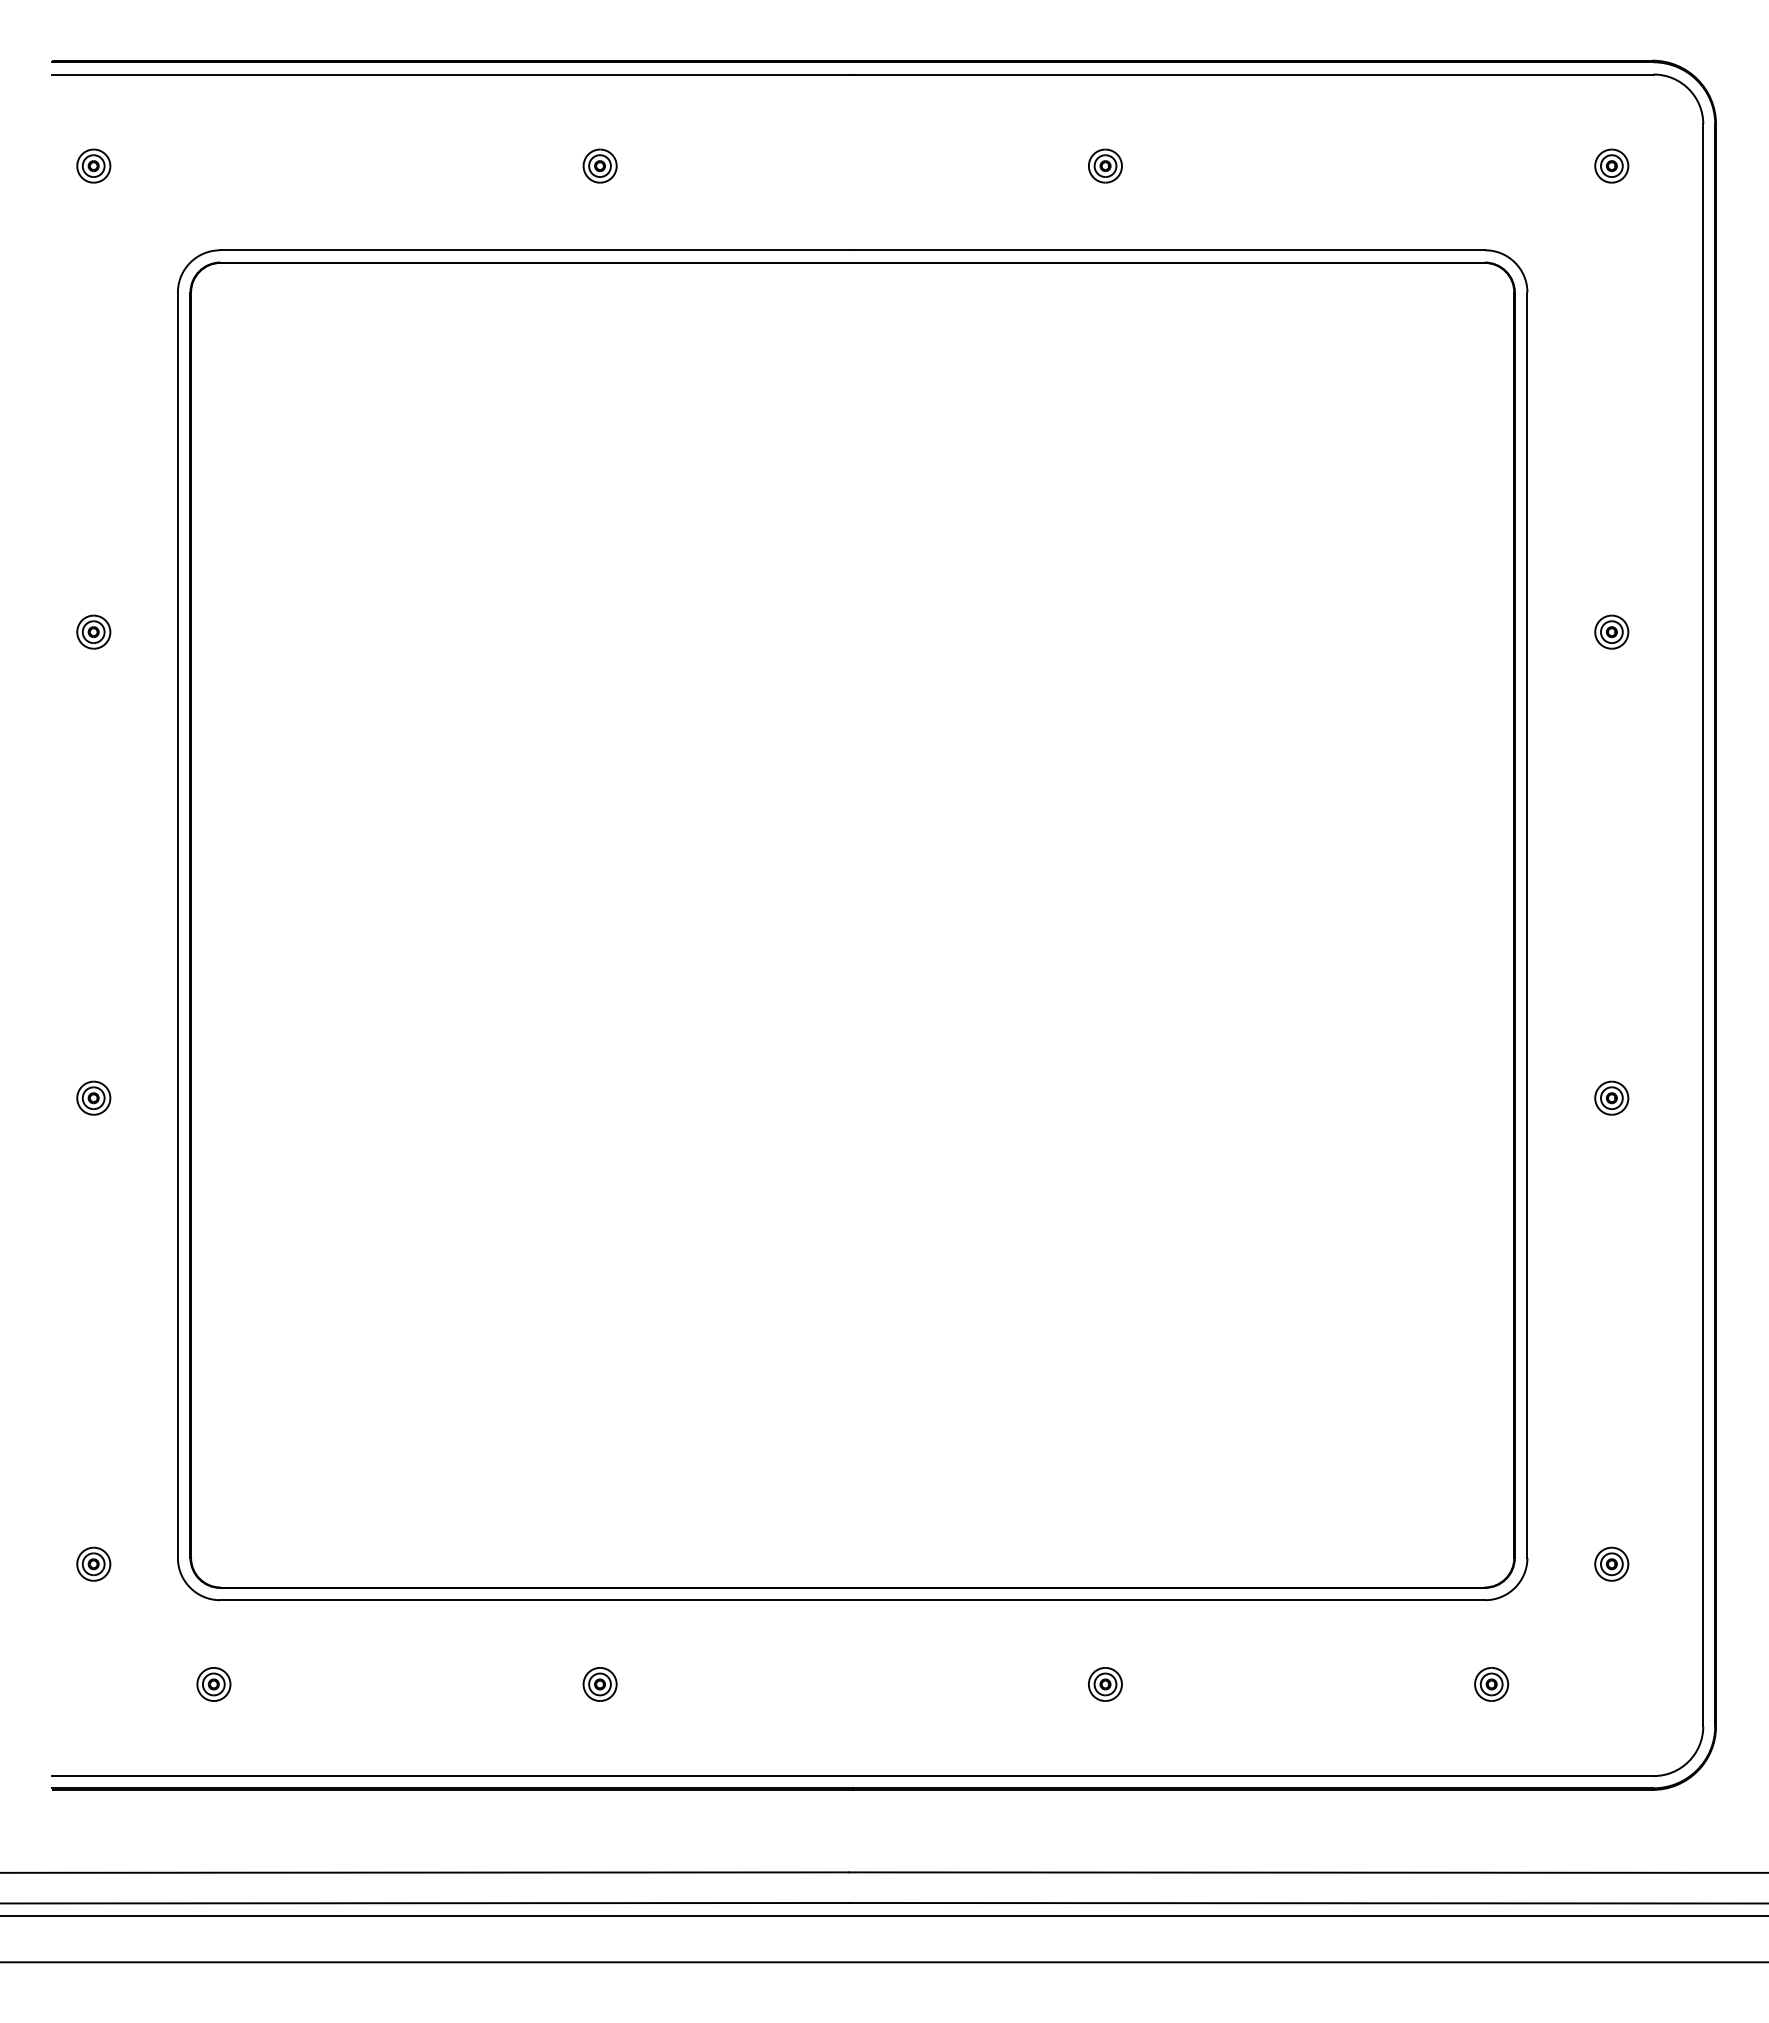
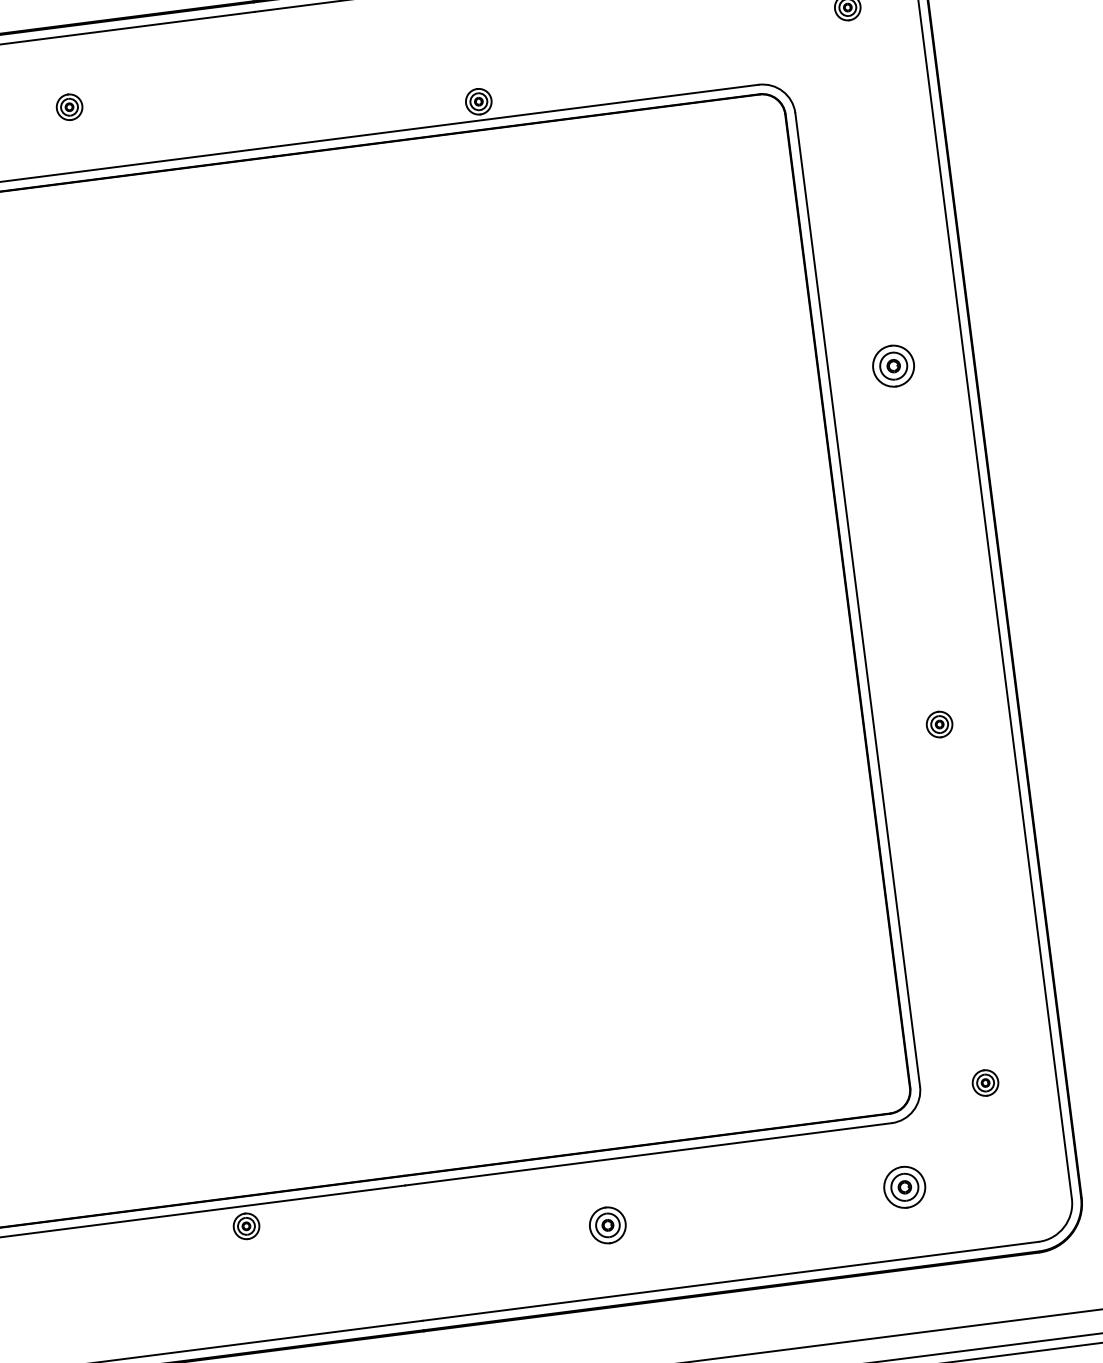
part: (1105, 165) -> (478, 101), moved
part: (1611, 631) -> (893, 365), size x1.6
part: (599, 1684) -> (246, 1226), moved
part: (1105, 1684) -> (607, 1225), size x1.4
part: (1491, 1684) -> (904, 1187), size x1.6

